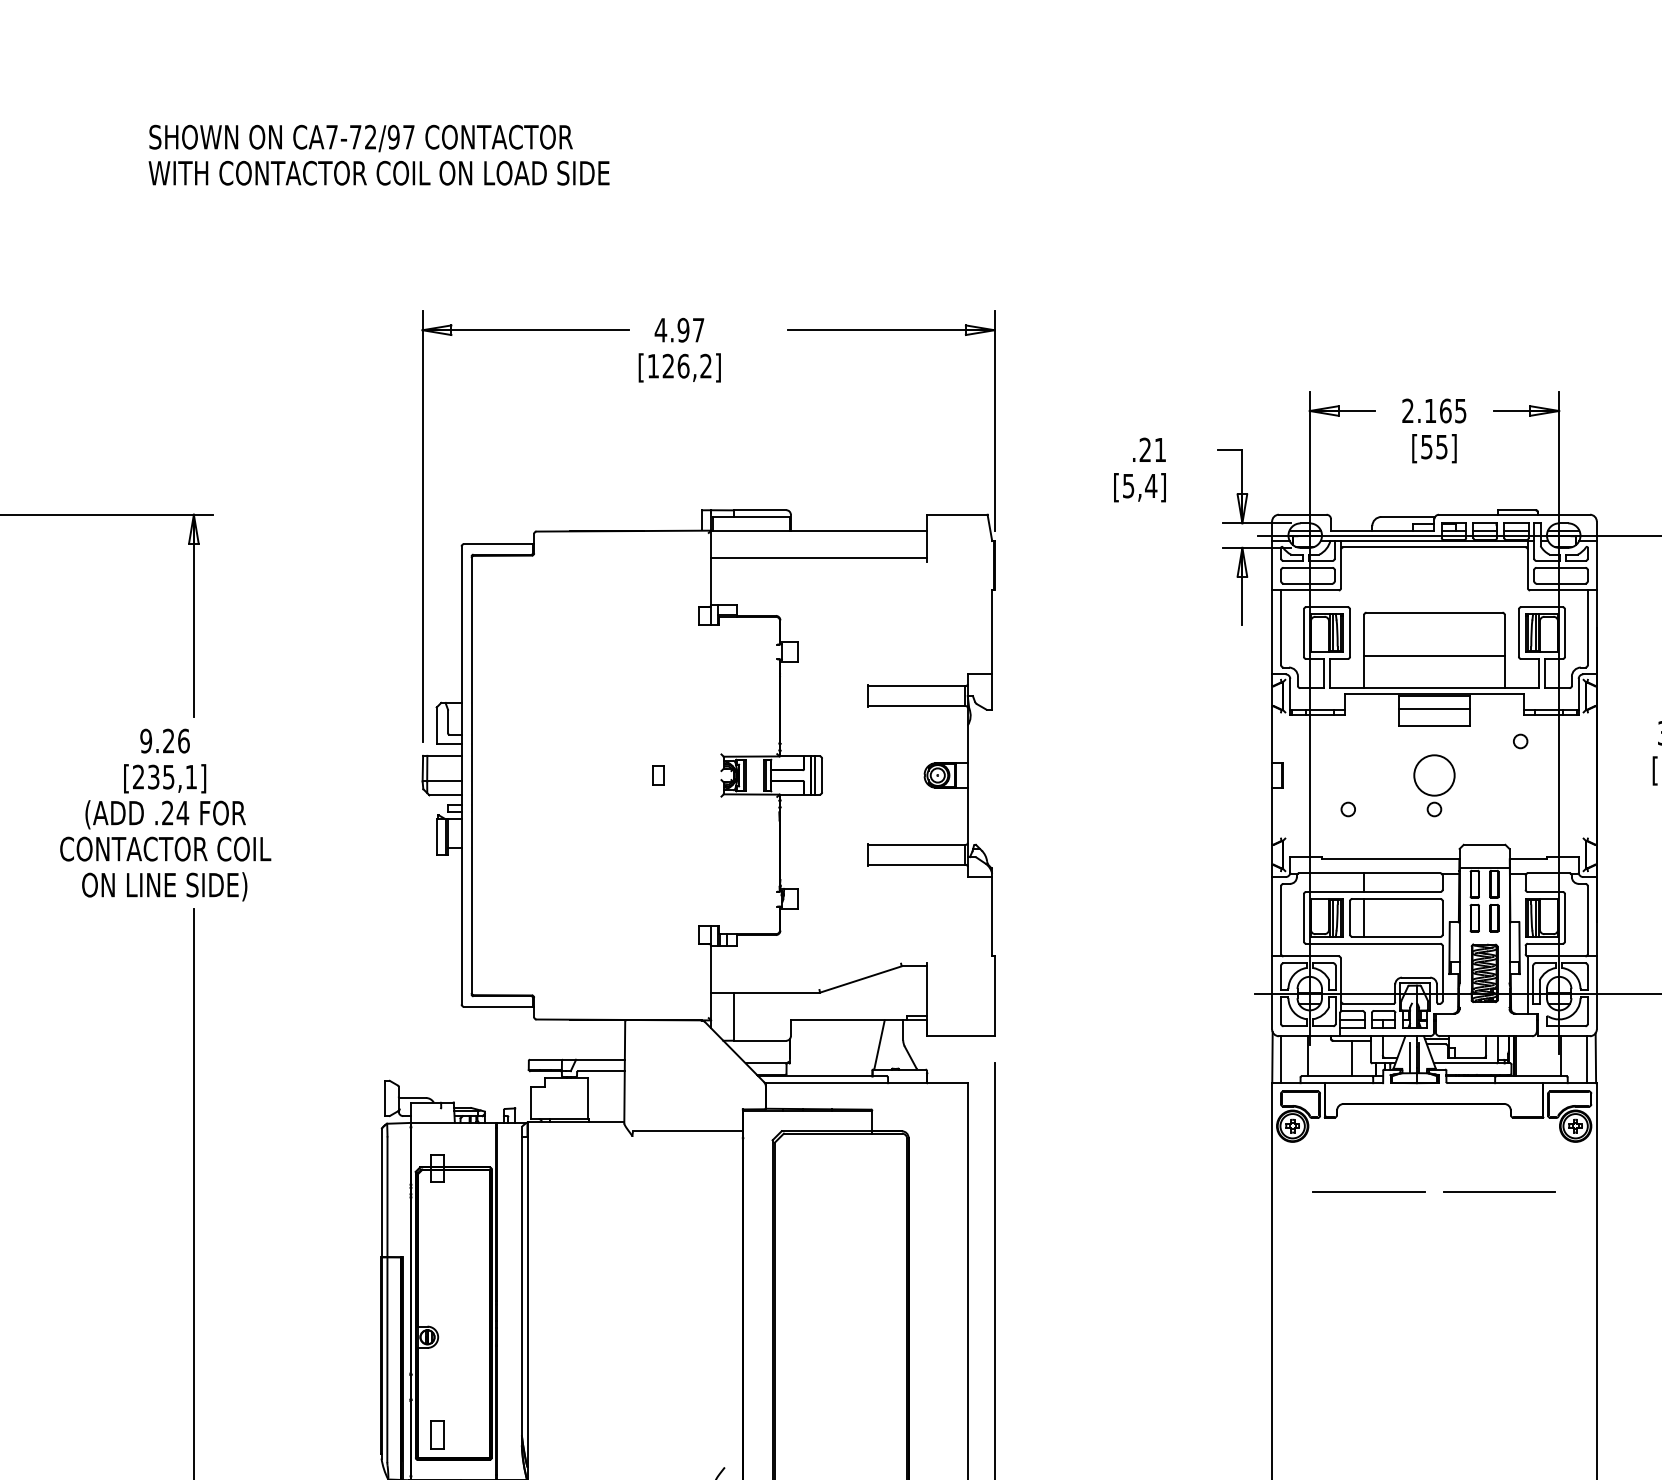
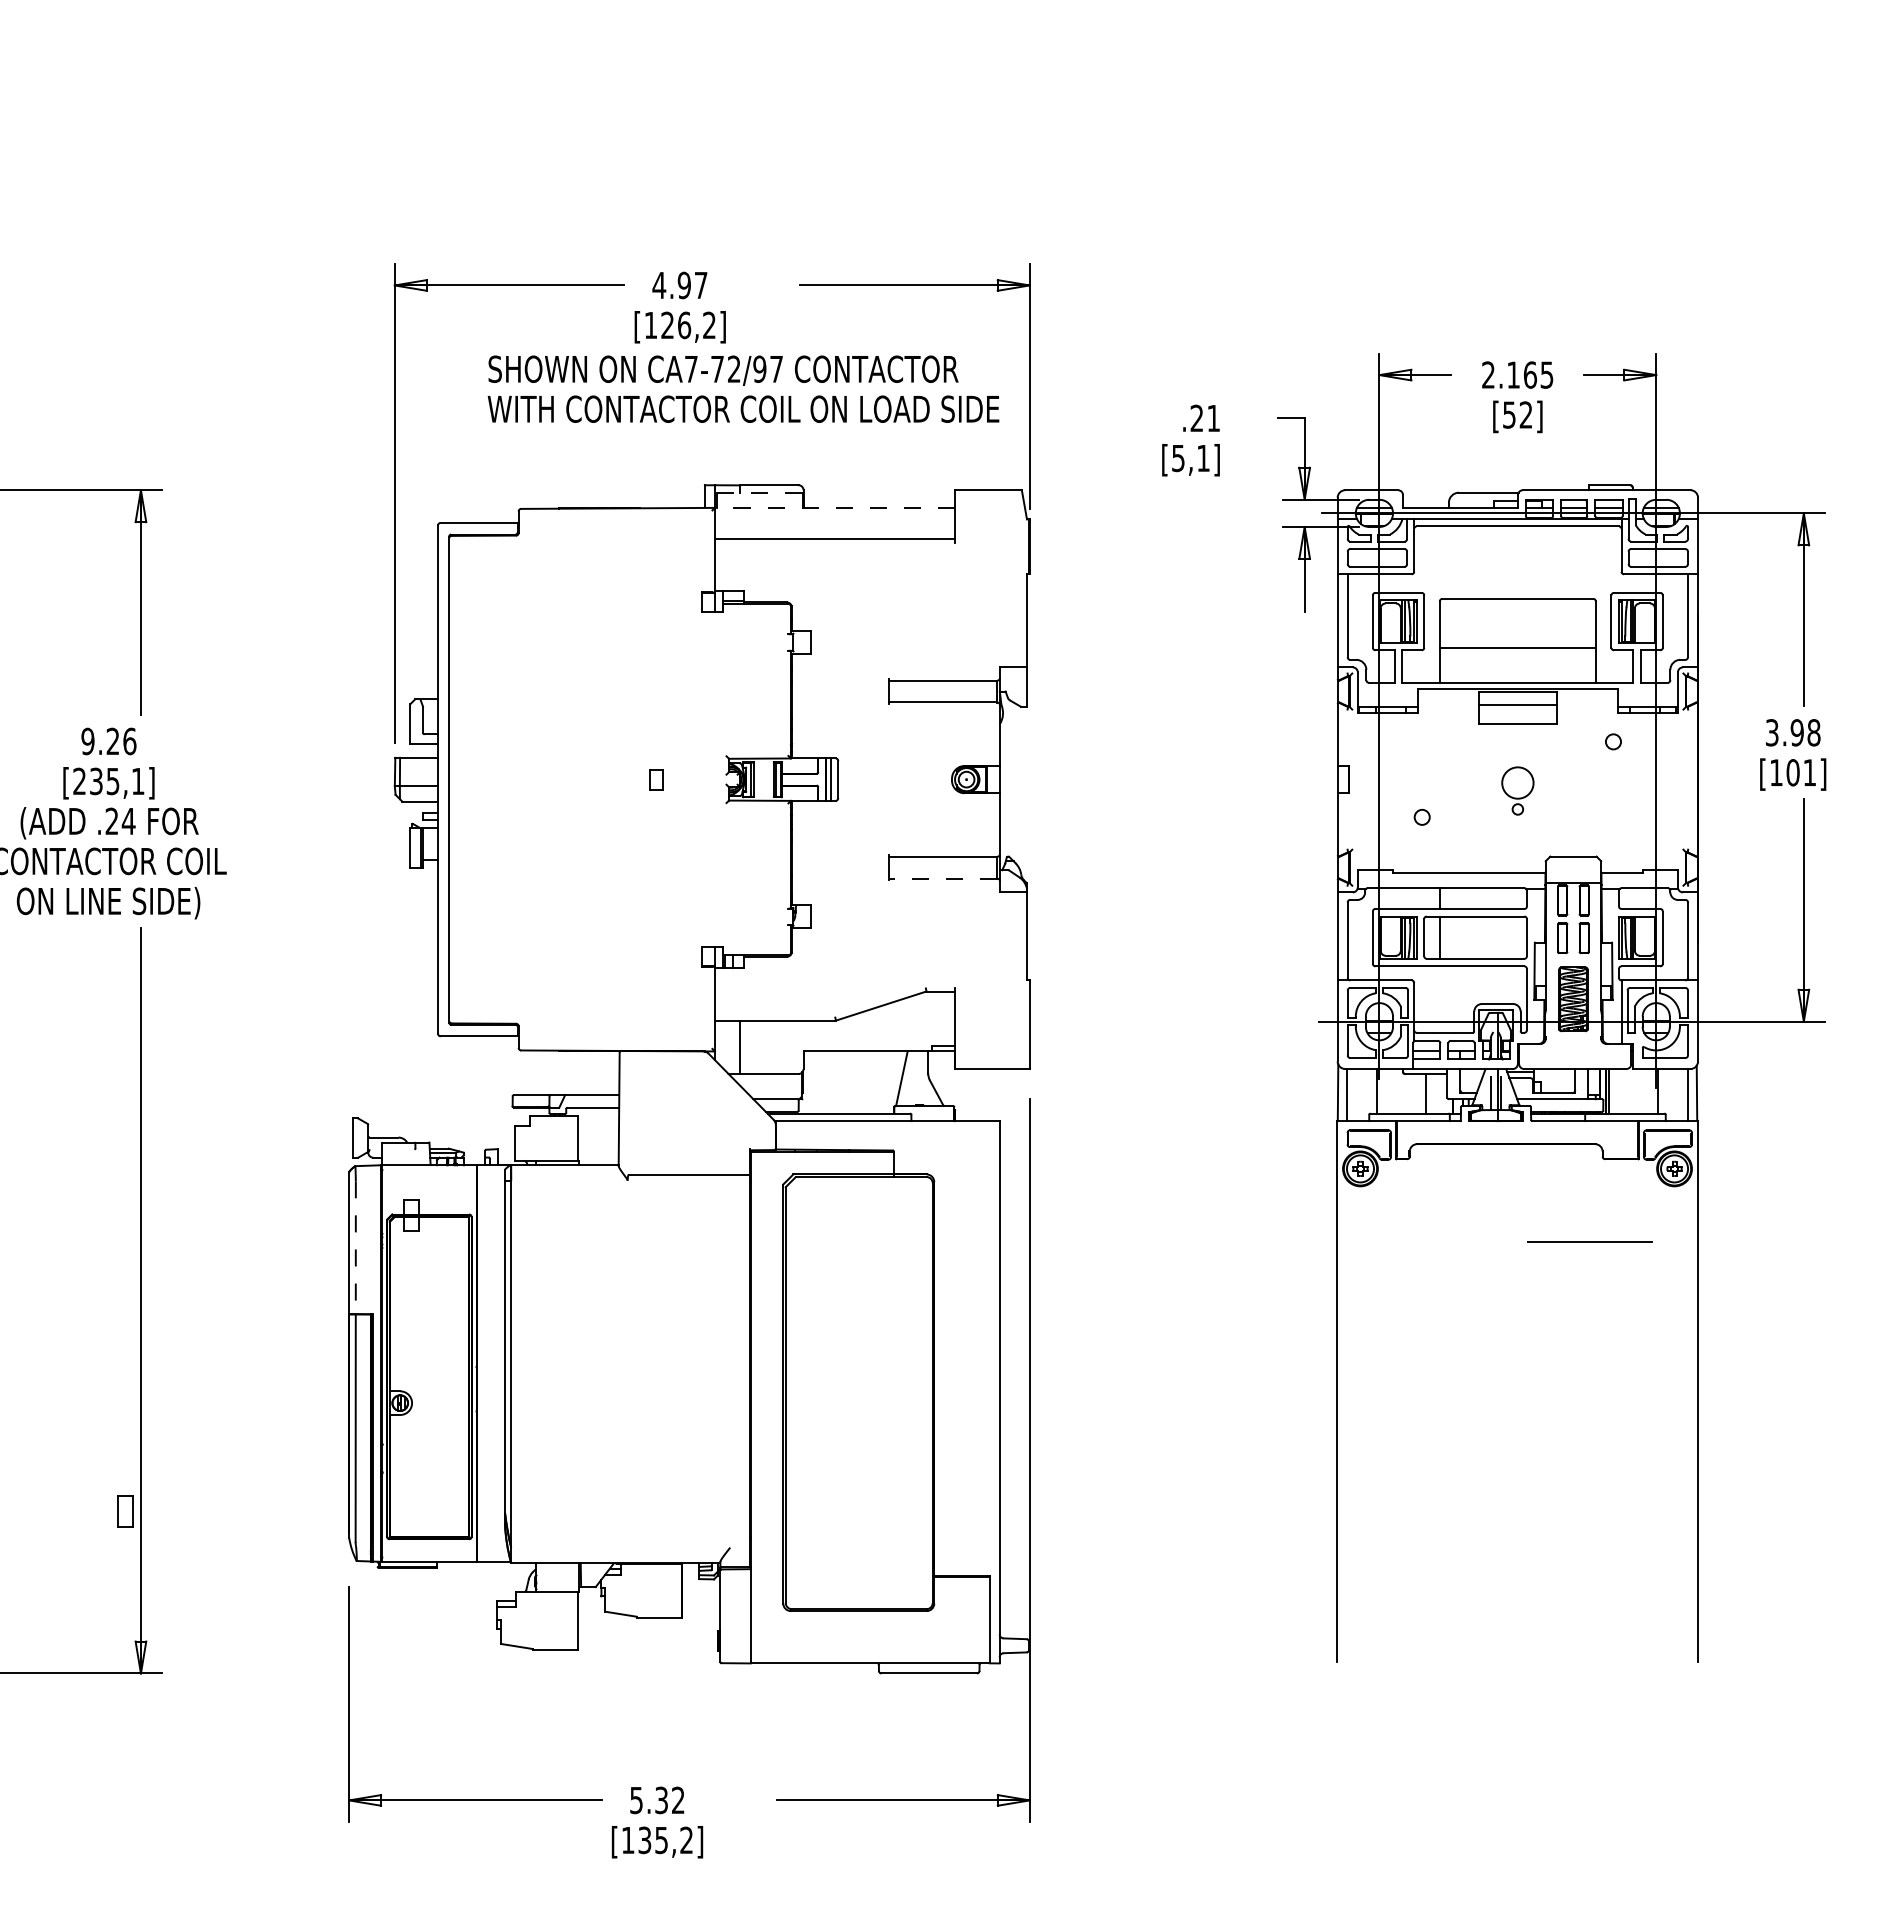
text: (379, 154) -> (743, 388), moved
text: (1441, 446) -> (1525, 414), [55] -> [52]
text: (1151, 486) -> (1203, 458), [5,4] -> [5,1]
line: (752, 516) -> (760, 492), solid -> dashed
line: (818, 530) -> (834, 507), solid -> dashed
part: (1434, 785) -> (1517, 790), size x0.7
line: (916, 864) -> (942, 878), solid -> dashed
line: (1369, 1191) -> (1445, 1241), removed
line: (387, 1197) -> (355, 1248), solid -> dashed
part: (437, 1434) -> (125, 1511), moved

